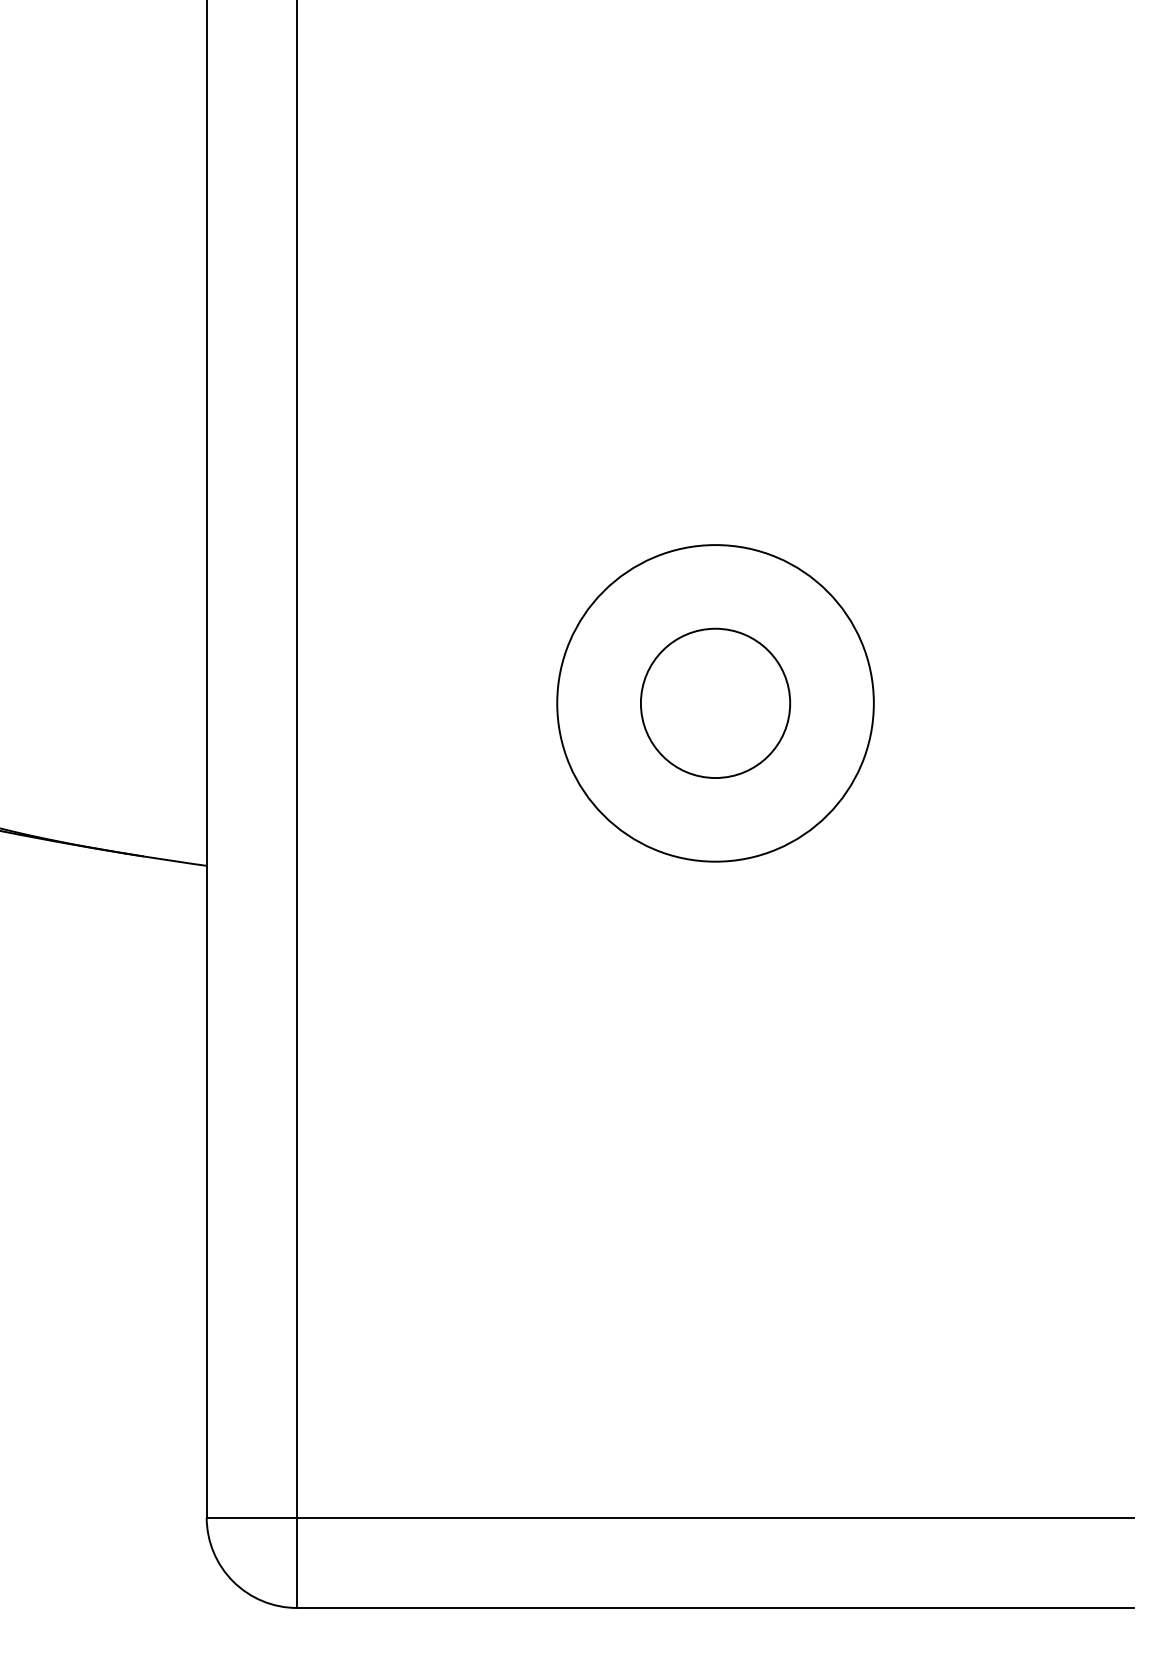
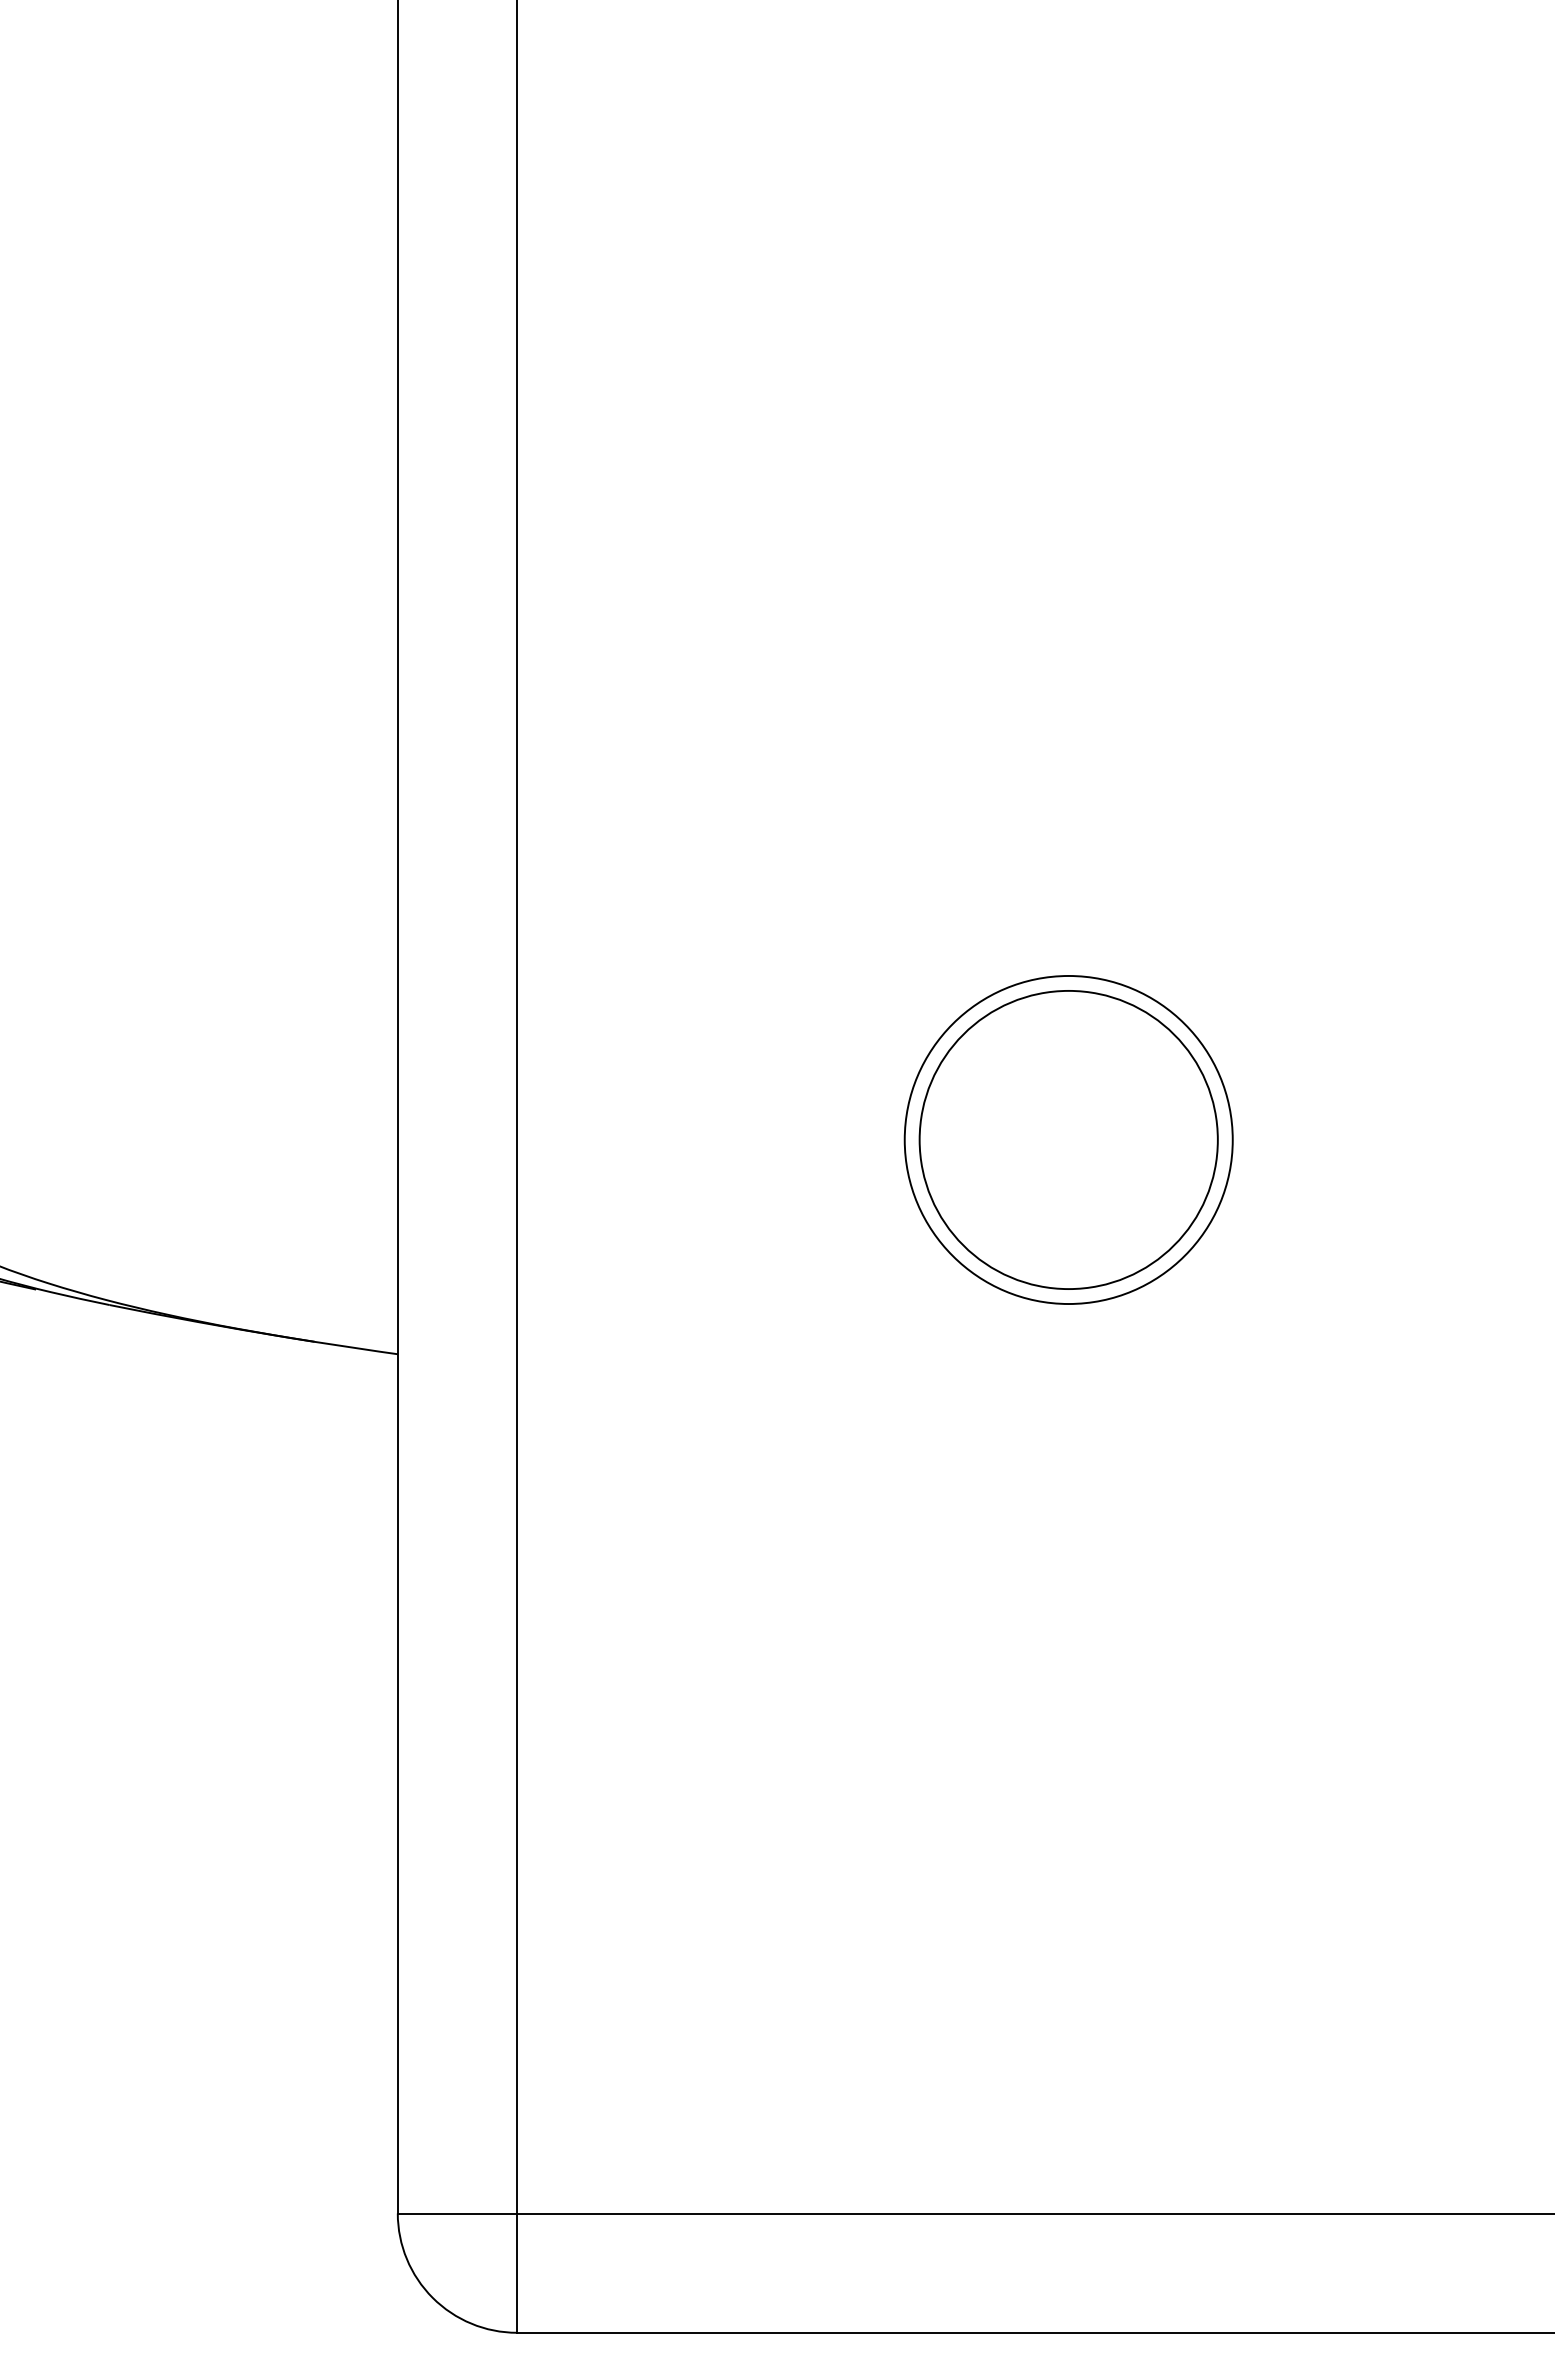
circle: (715, 703) -> (1068, 1139), size x0.71
circle: (715, 703) -> (1068, 1139), size x1.67

